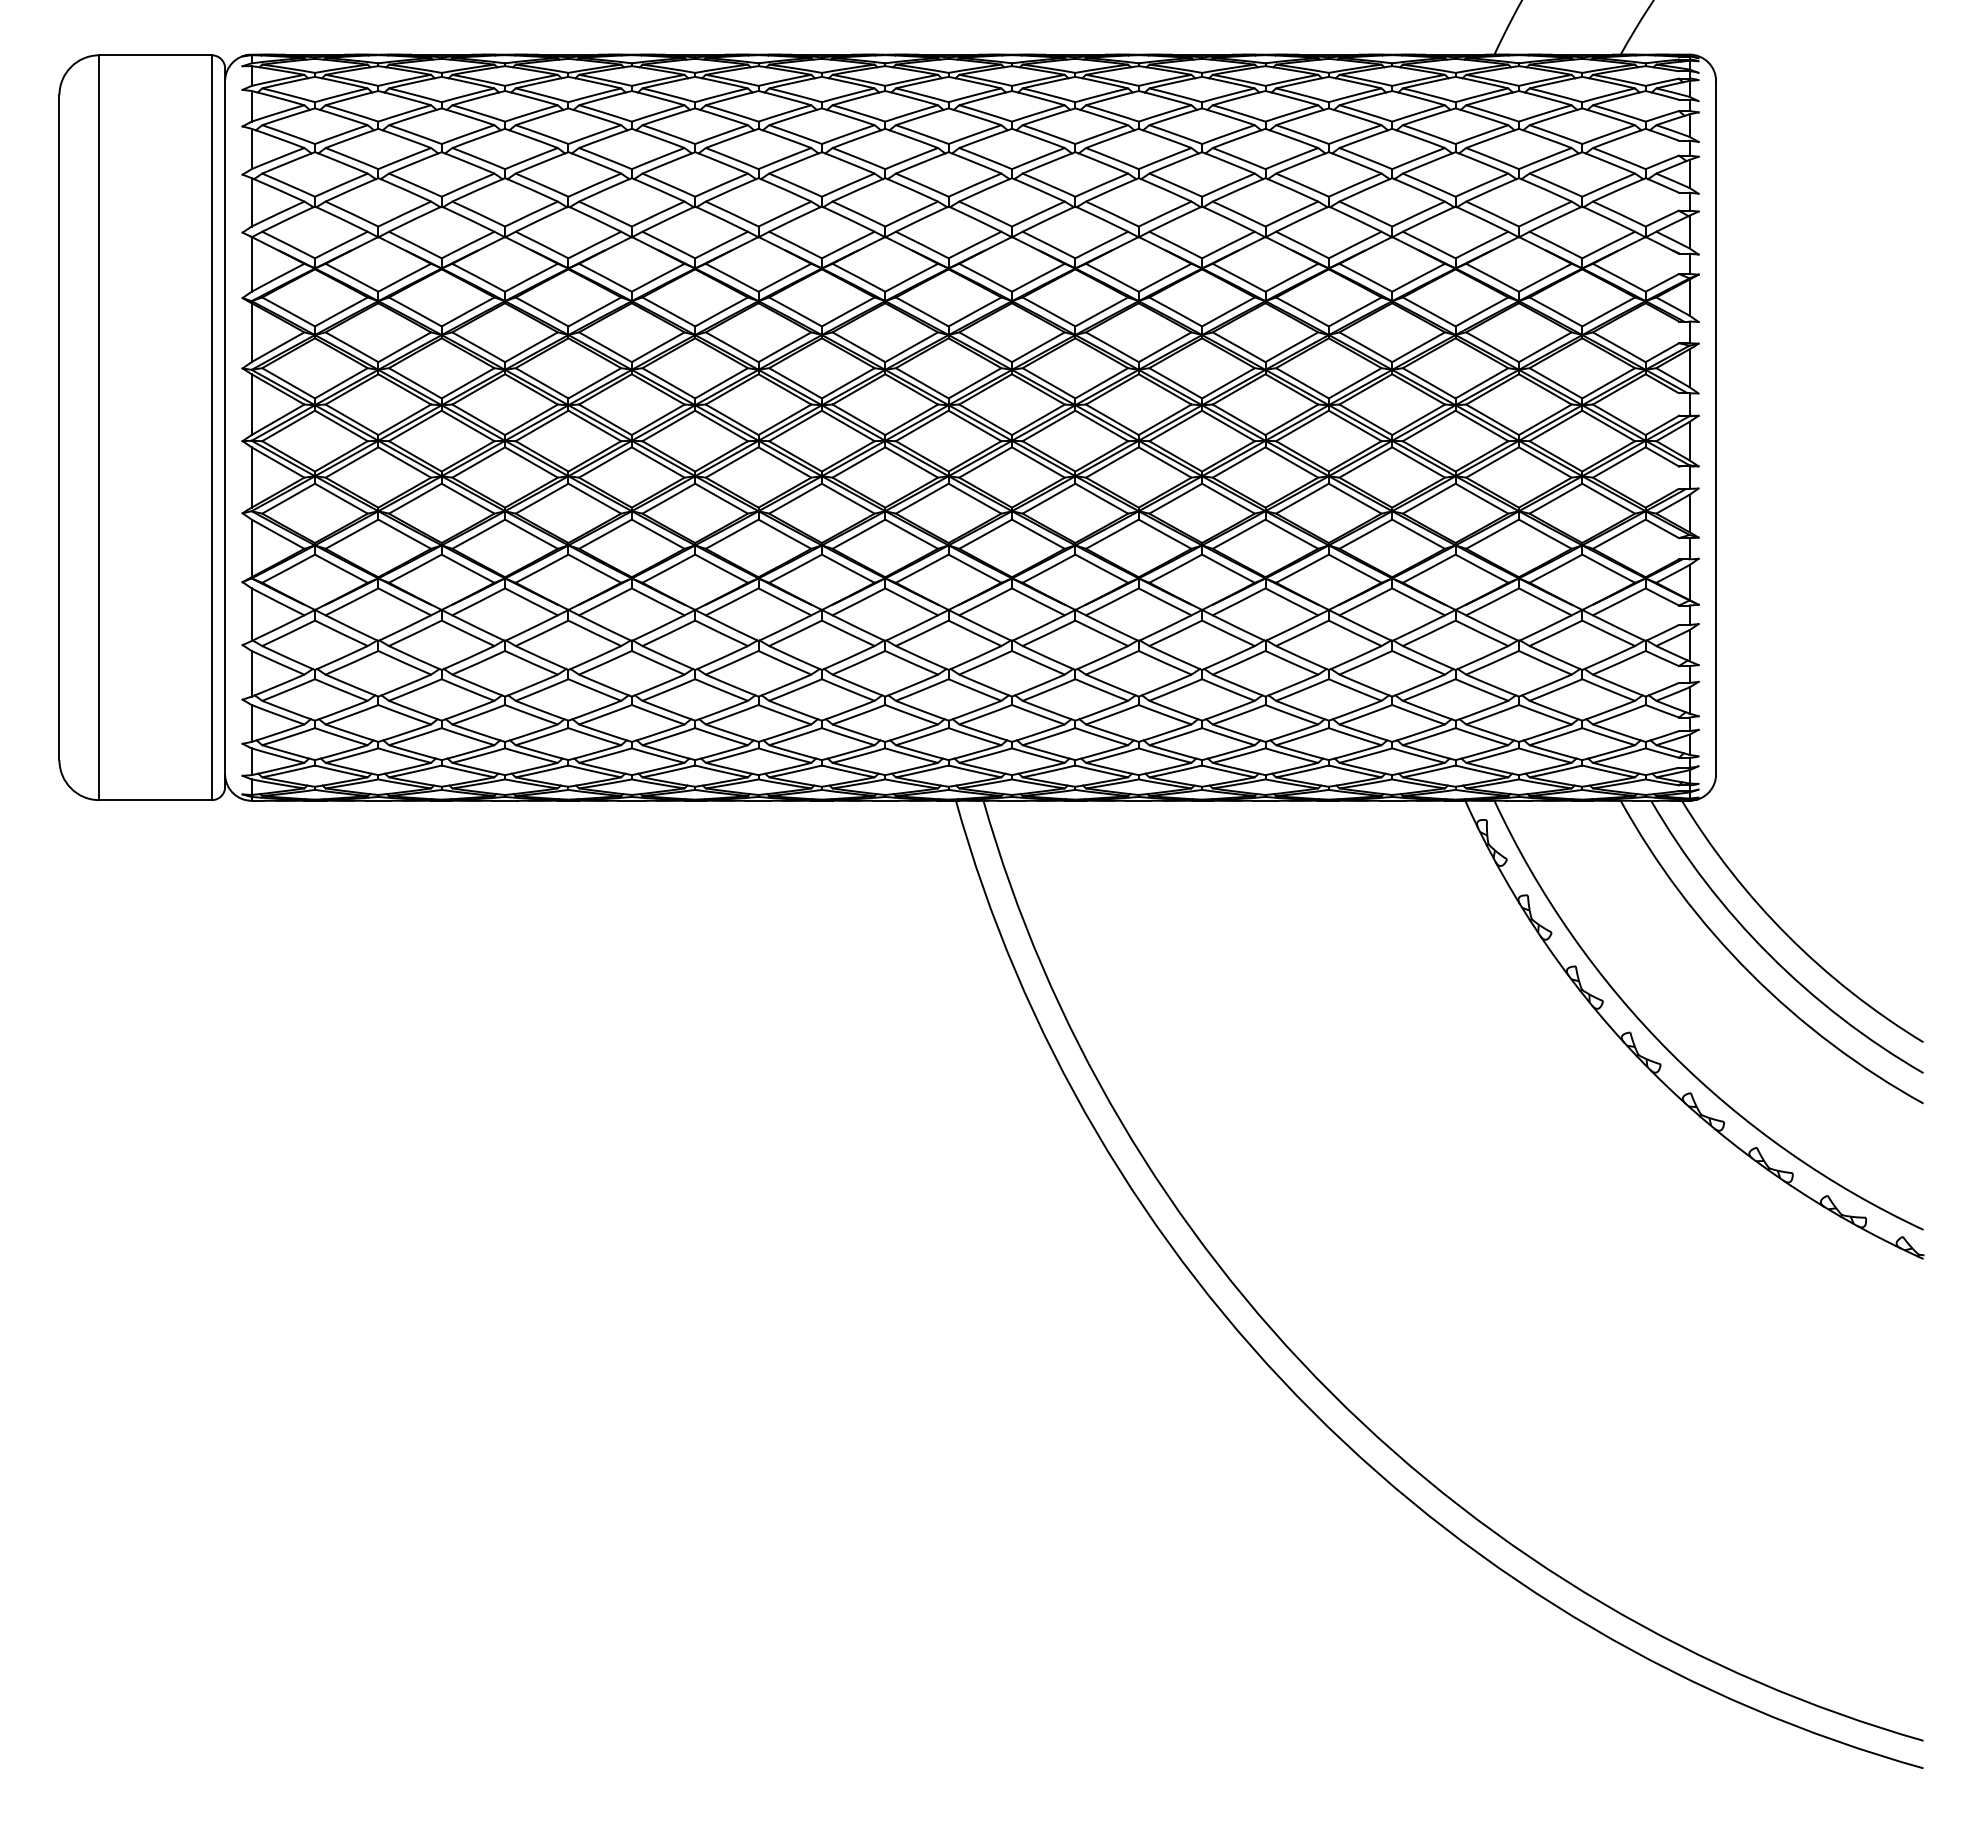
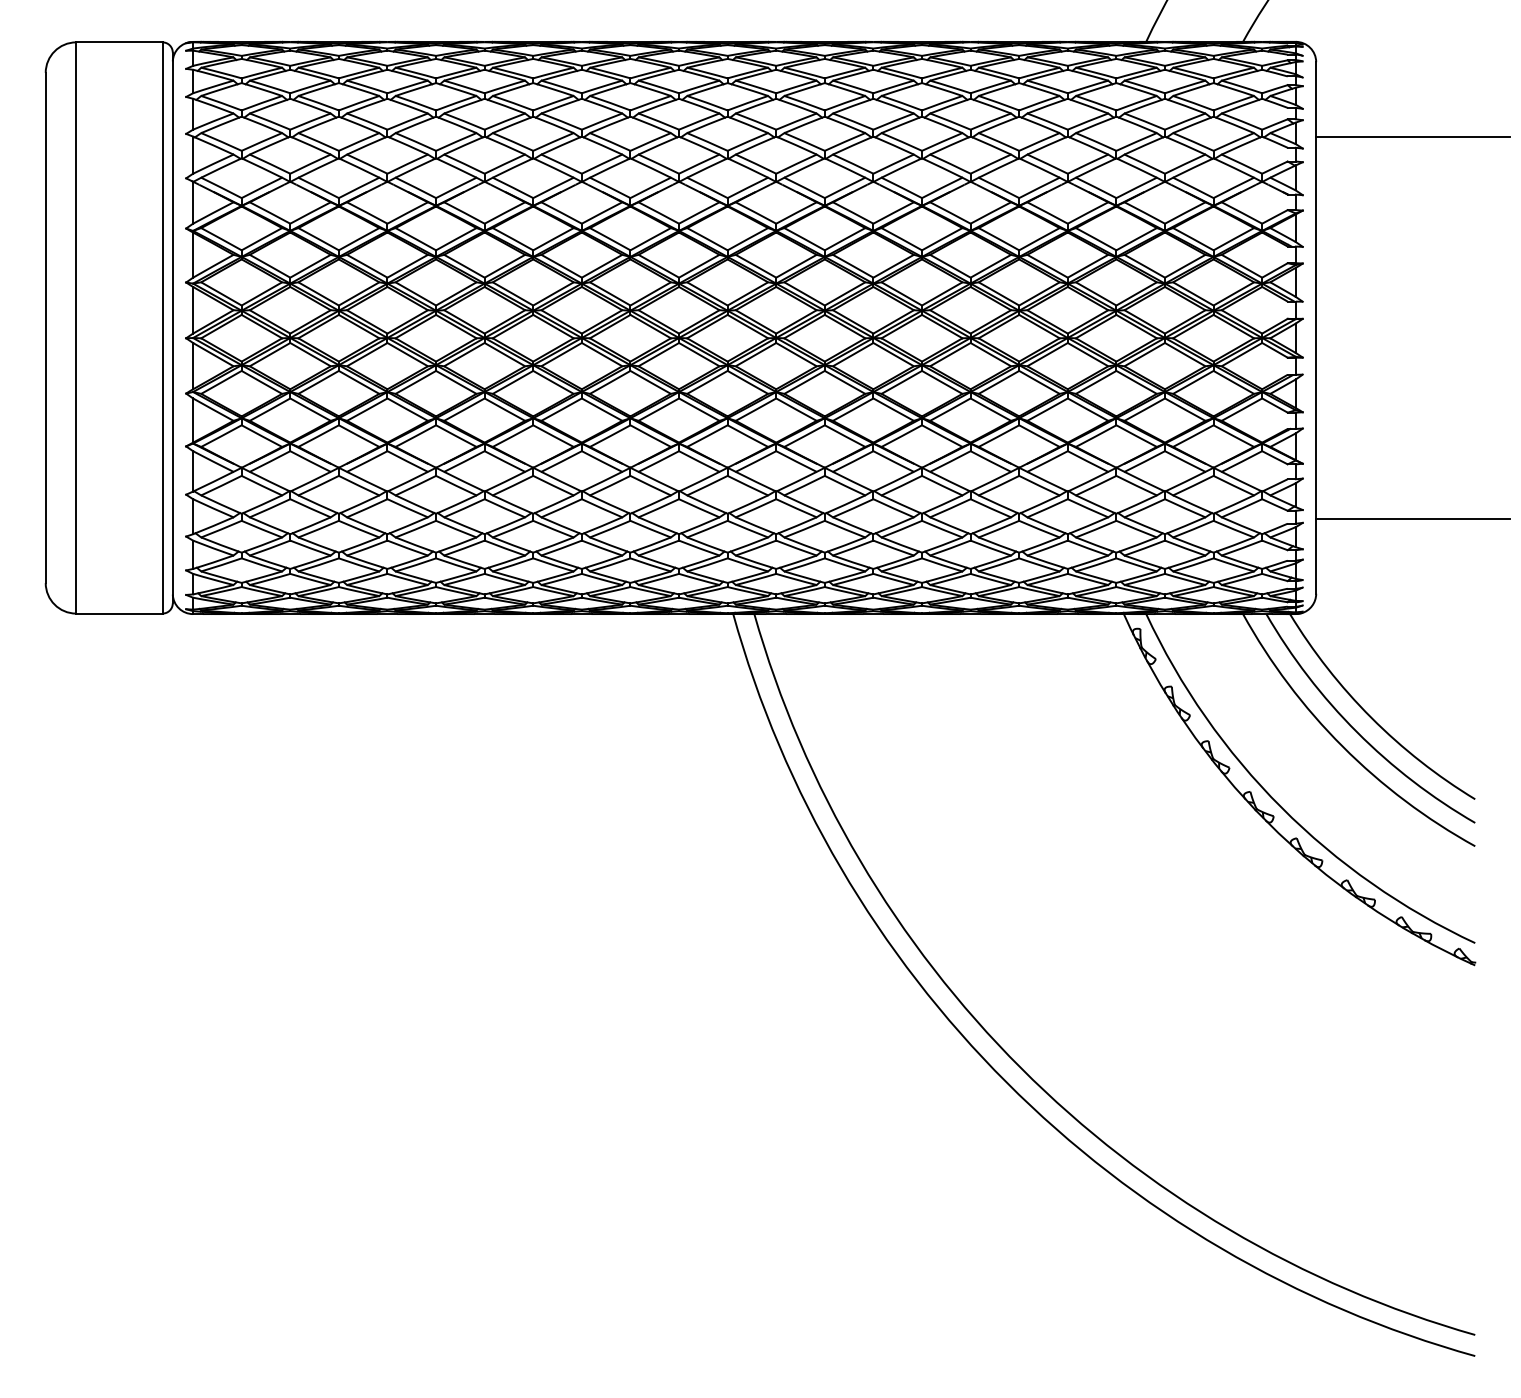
line: (1842, 179) -> (1413, 137), added
line: (1842, 676) -> (1413, 518), added

